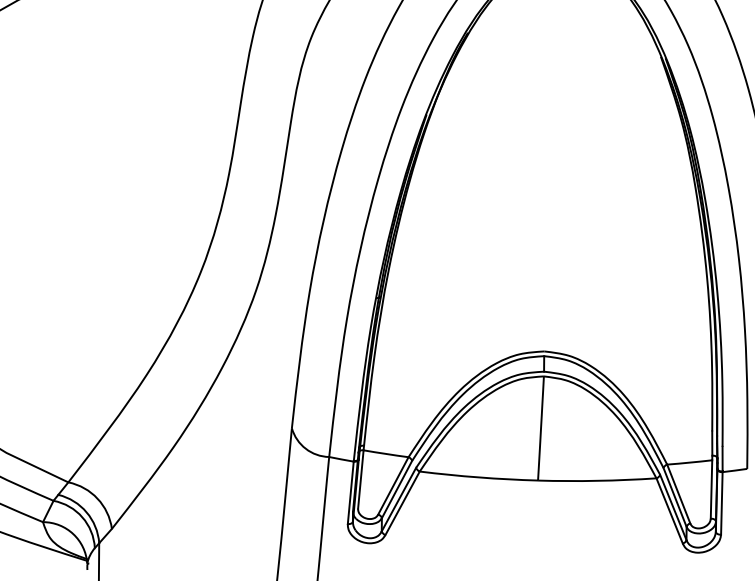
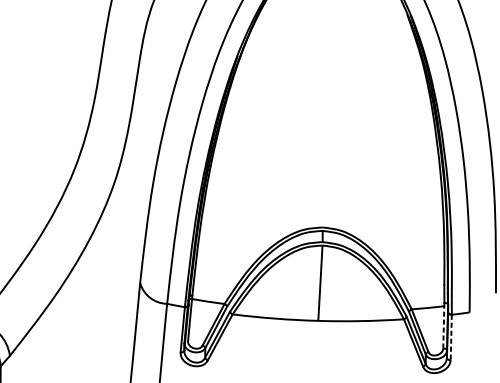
line: (711, 488) -> (443, 326), solid -> dashed
line: (721, 503) -> (451, 337), solid -> dashed

